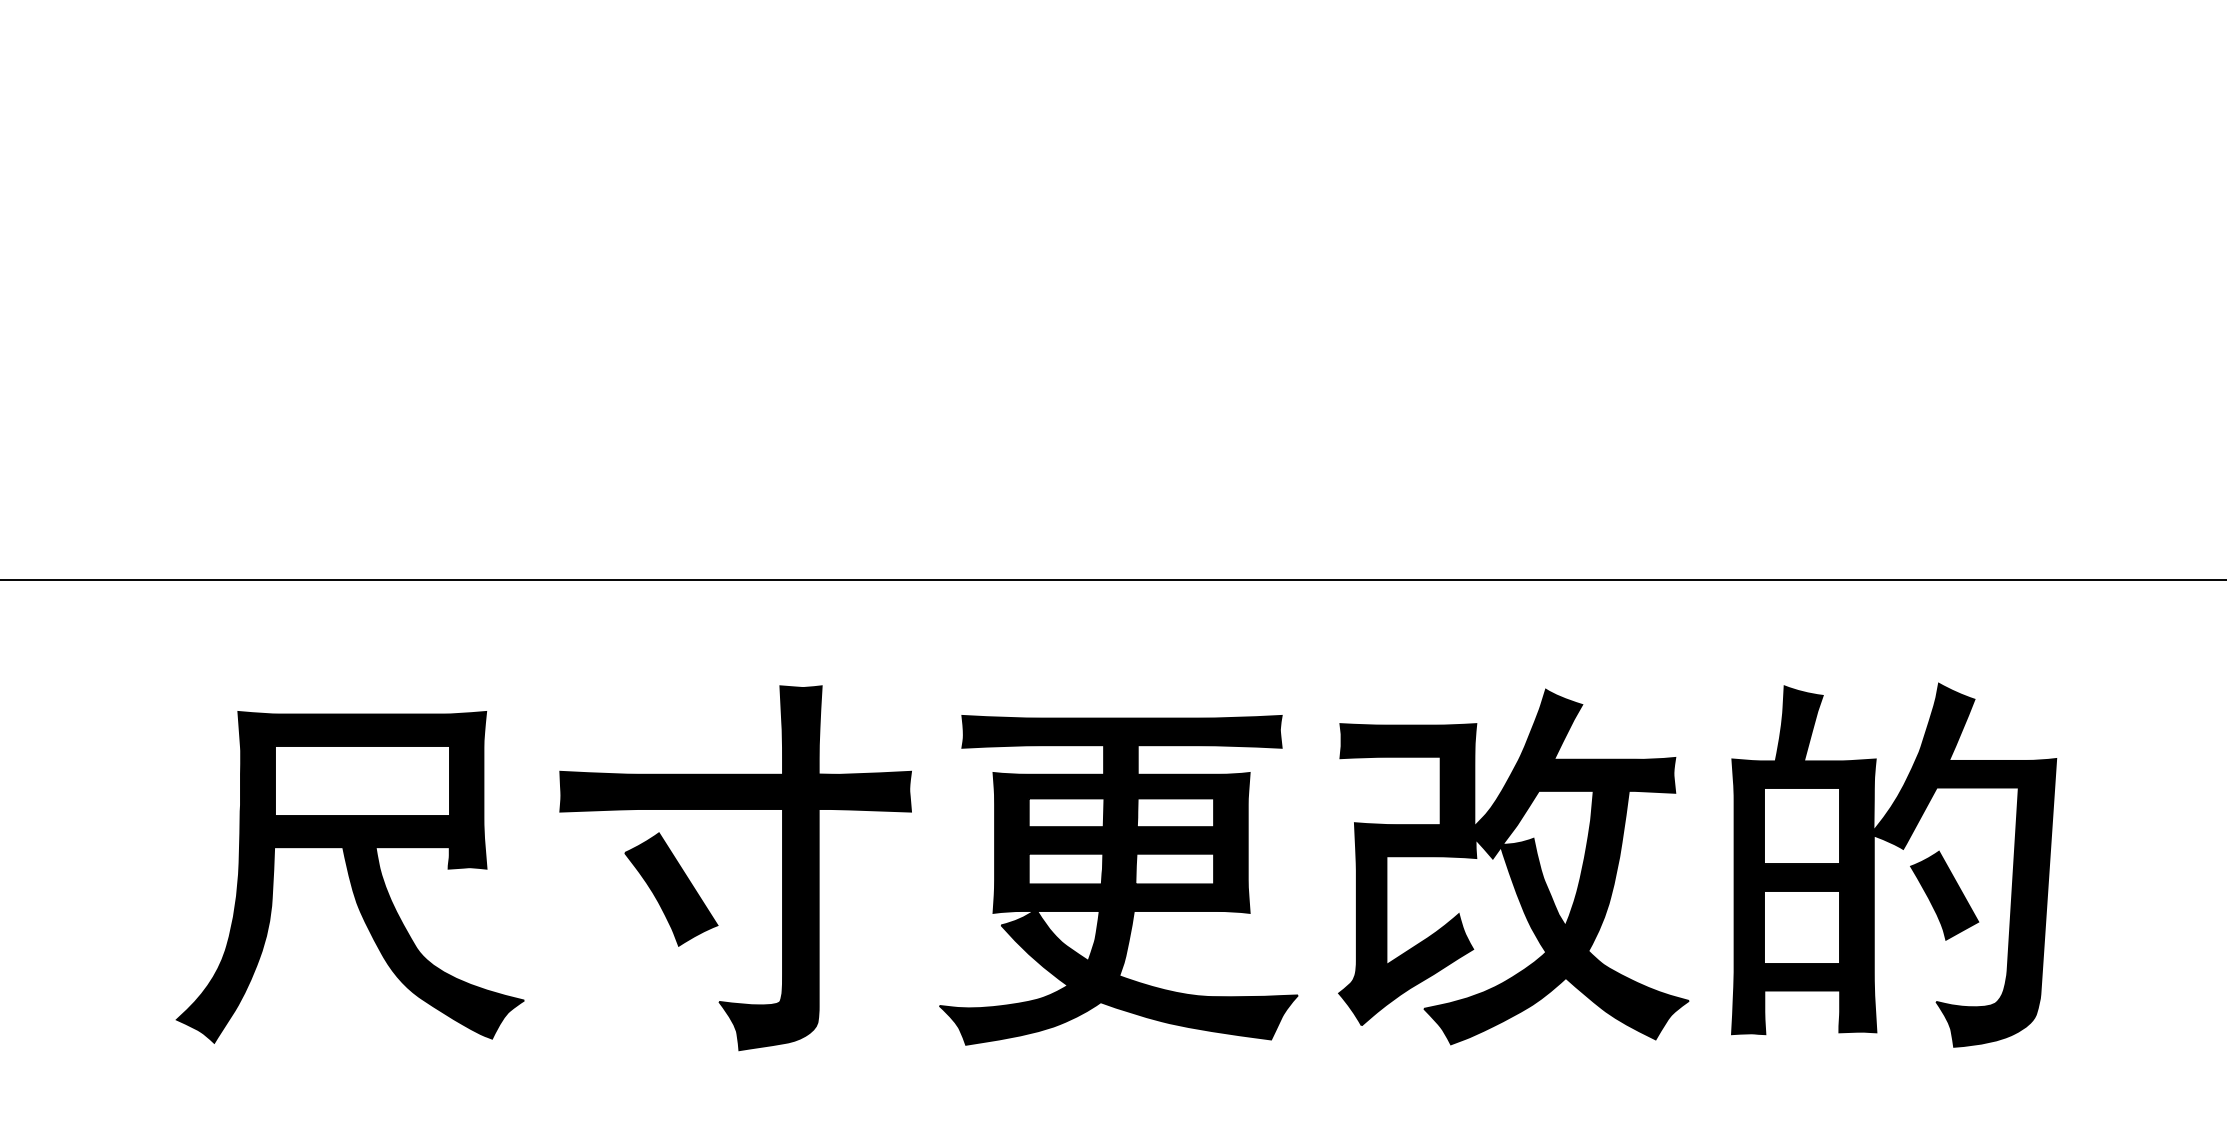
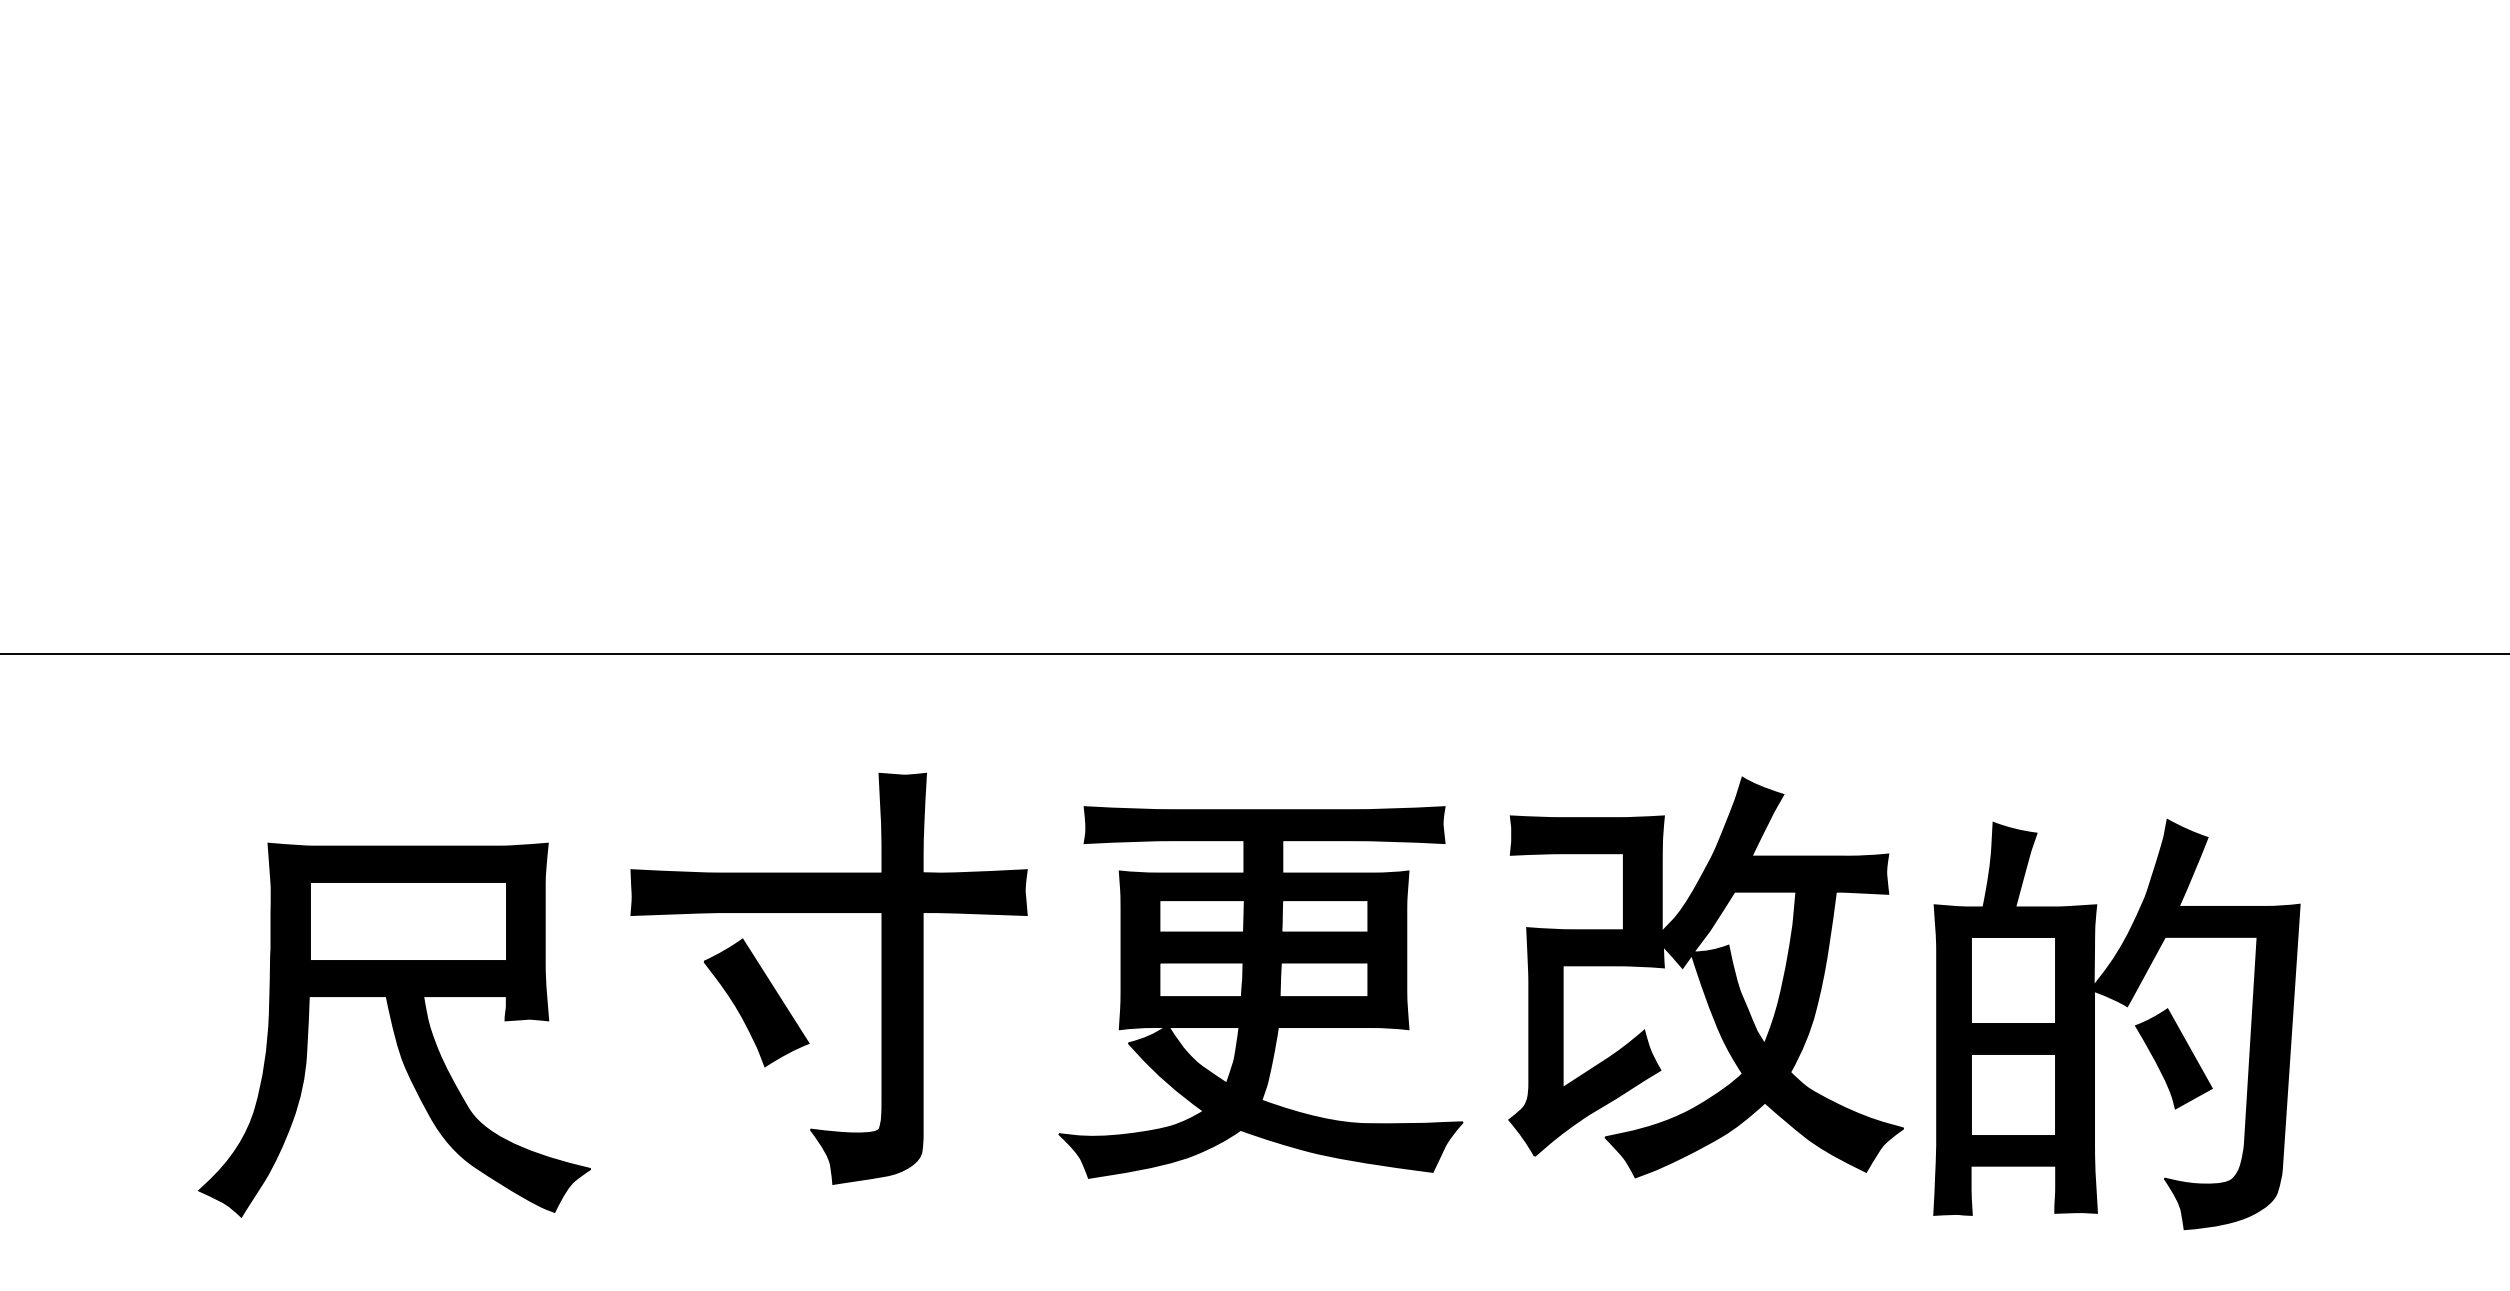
part: (1910, 866) -> (2135, 1025), moved
part: (350, 876) -> (394, 1029), moved

